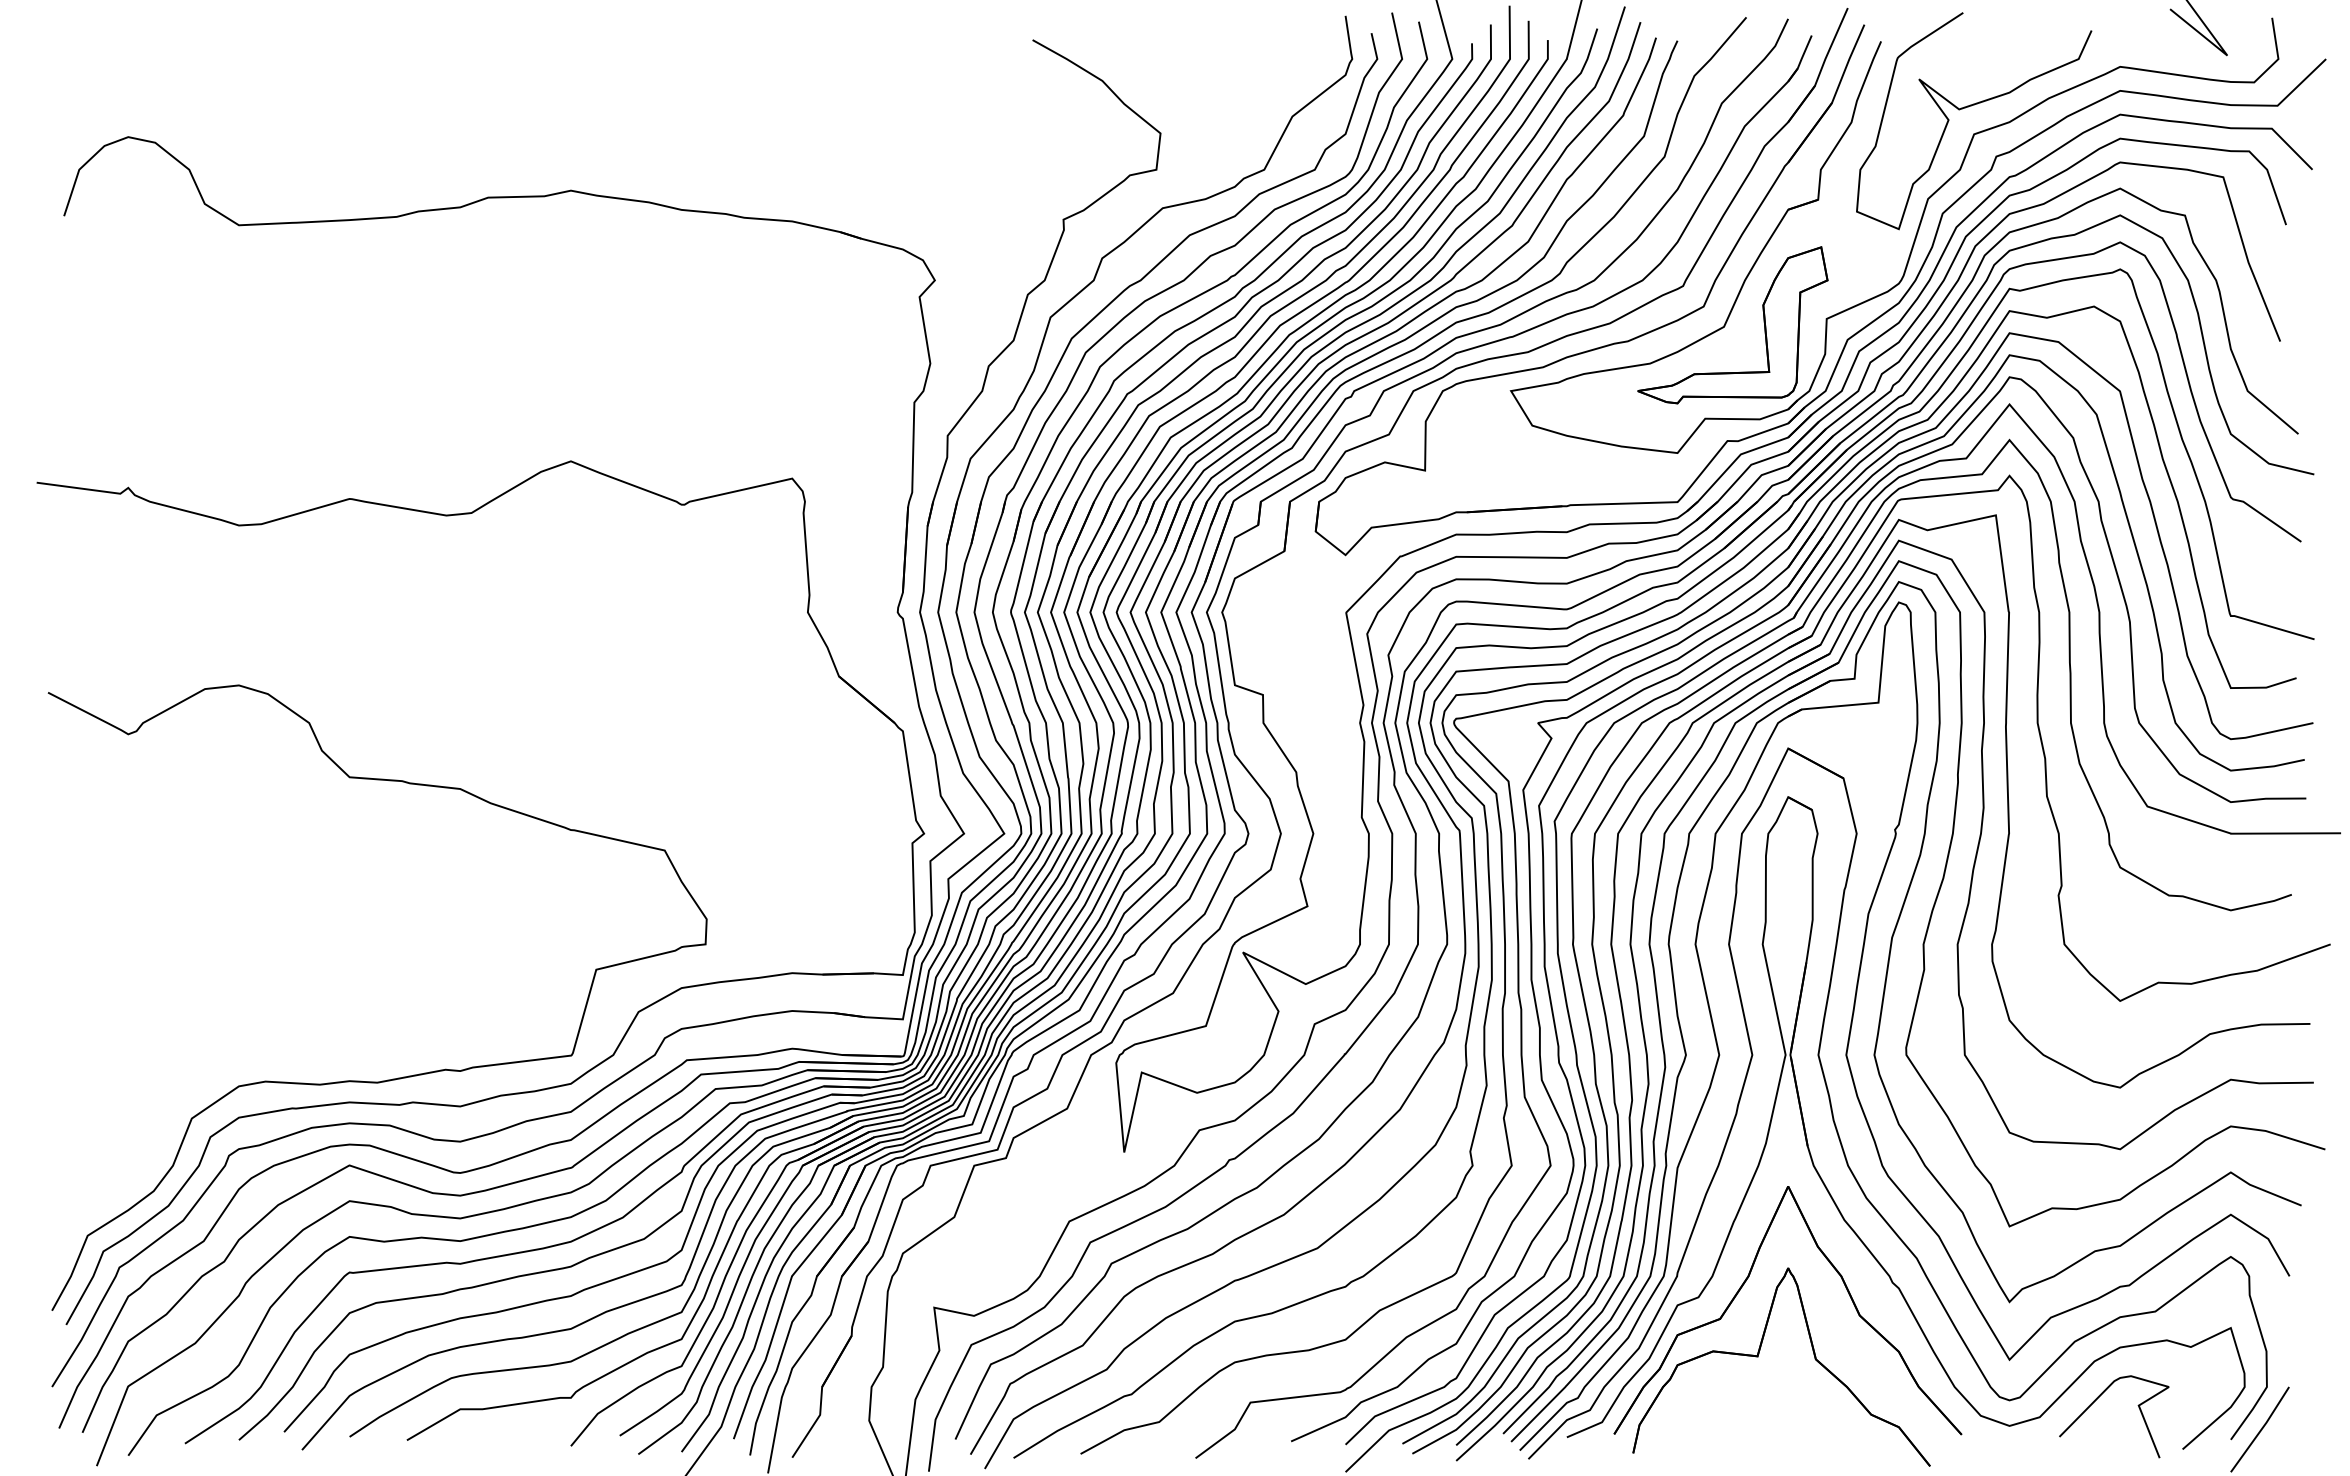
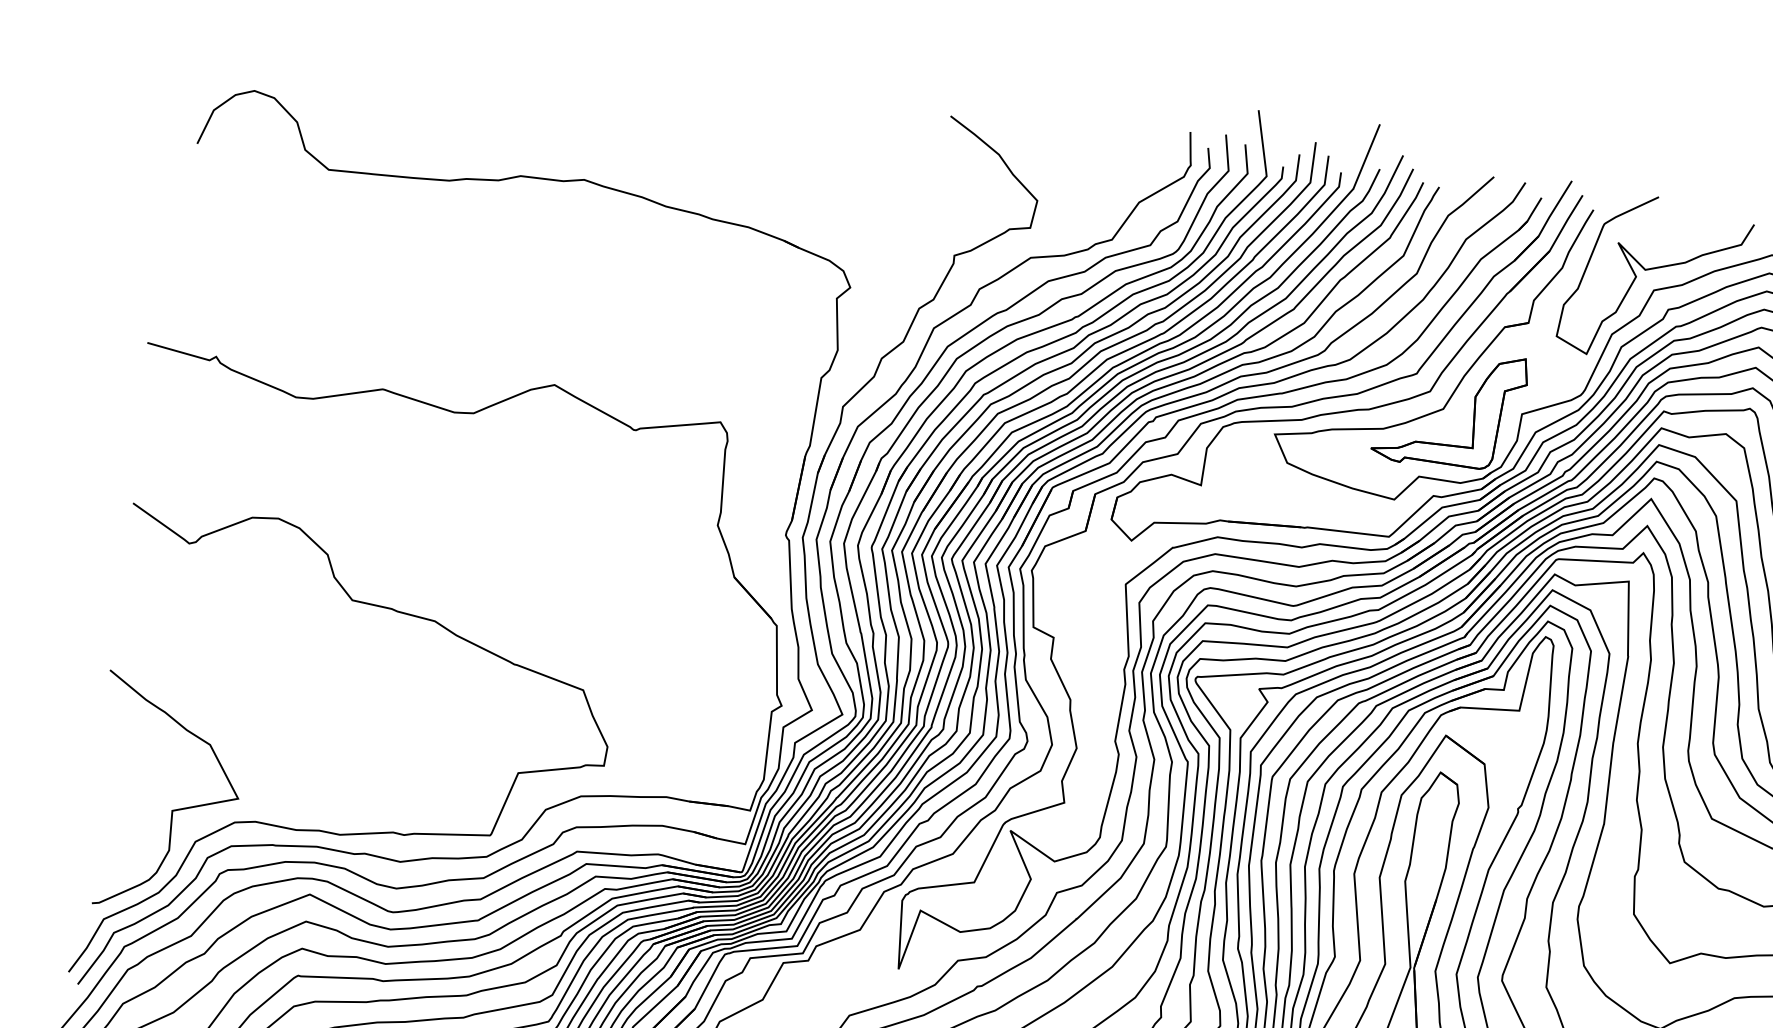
curve: (156, 1081) -> (172, 809), added

